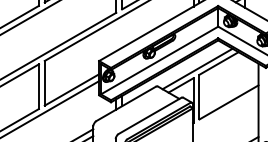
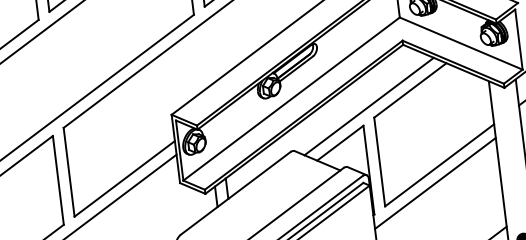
line: (225, 111) -> (434, 184), added

